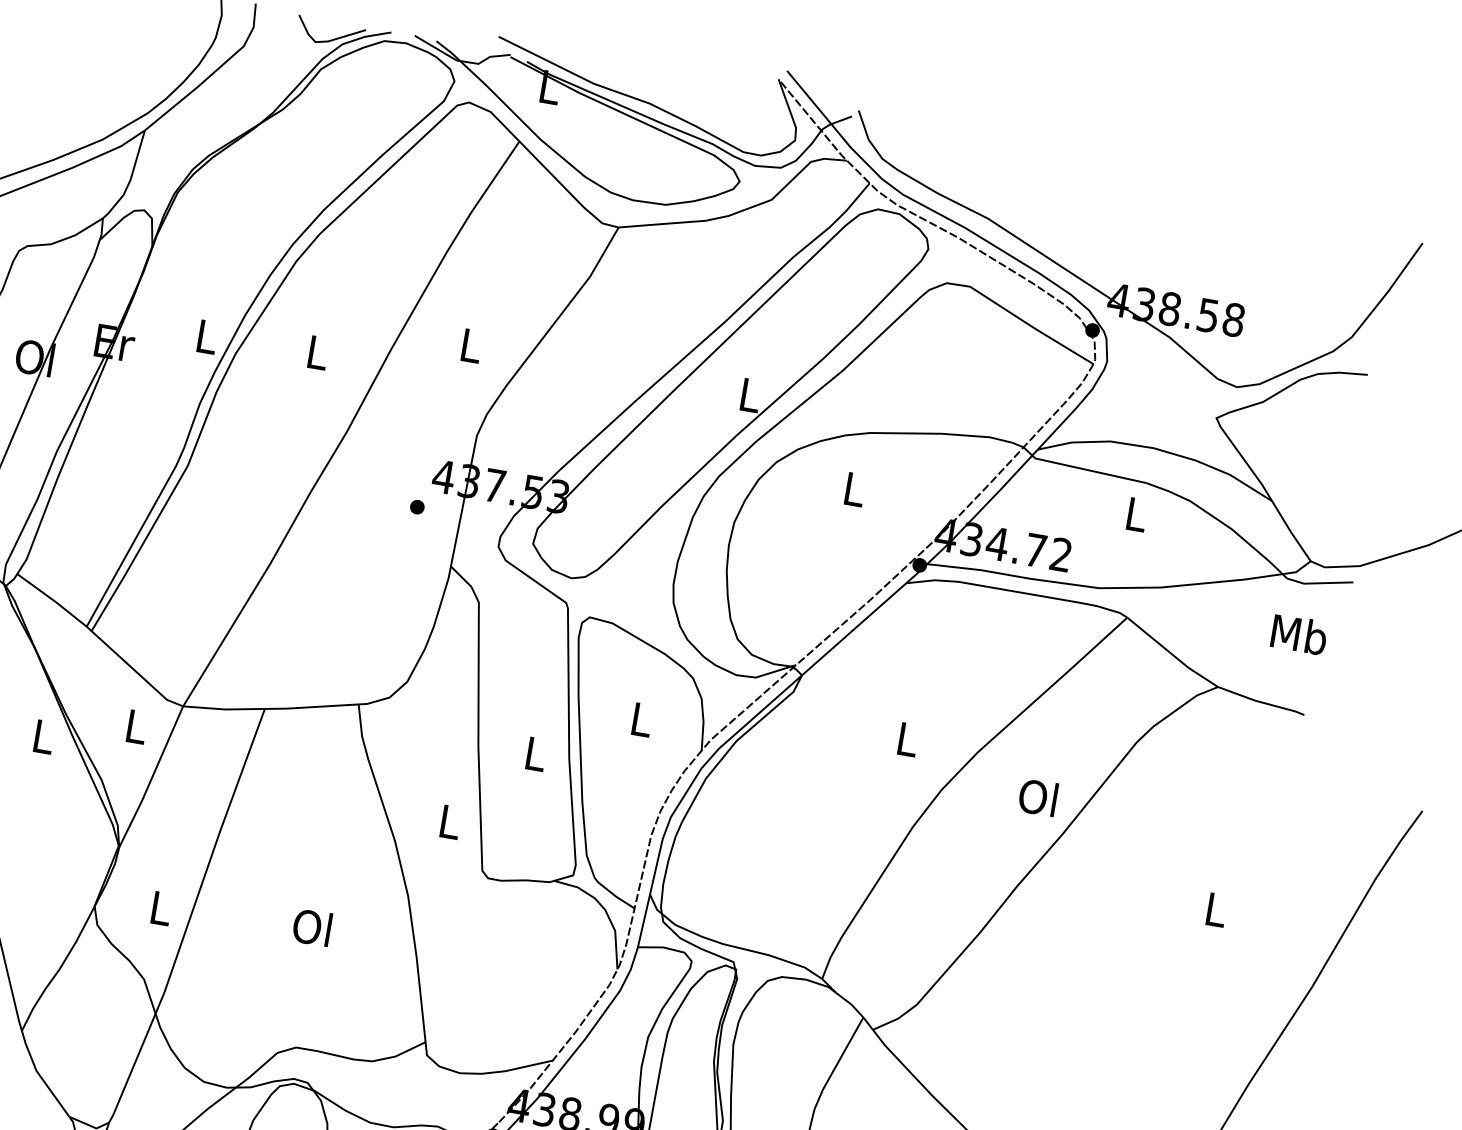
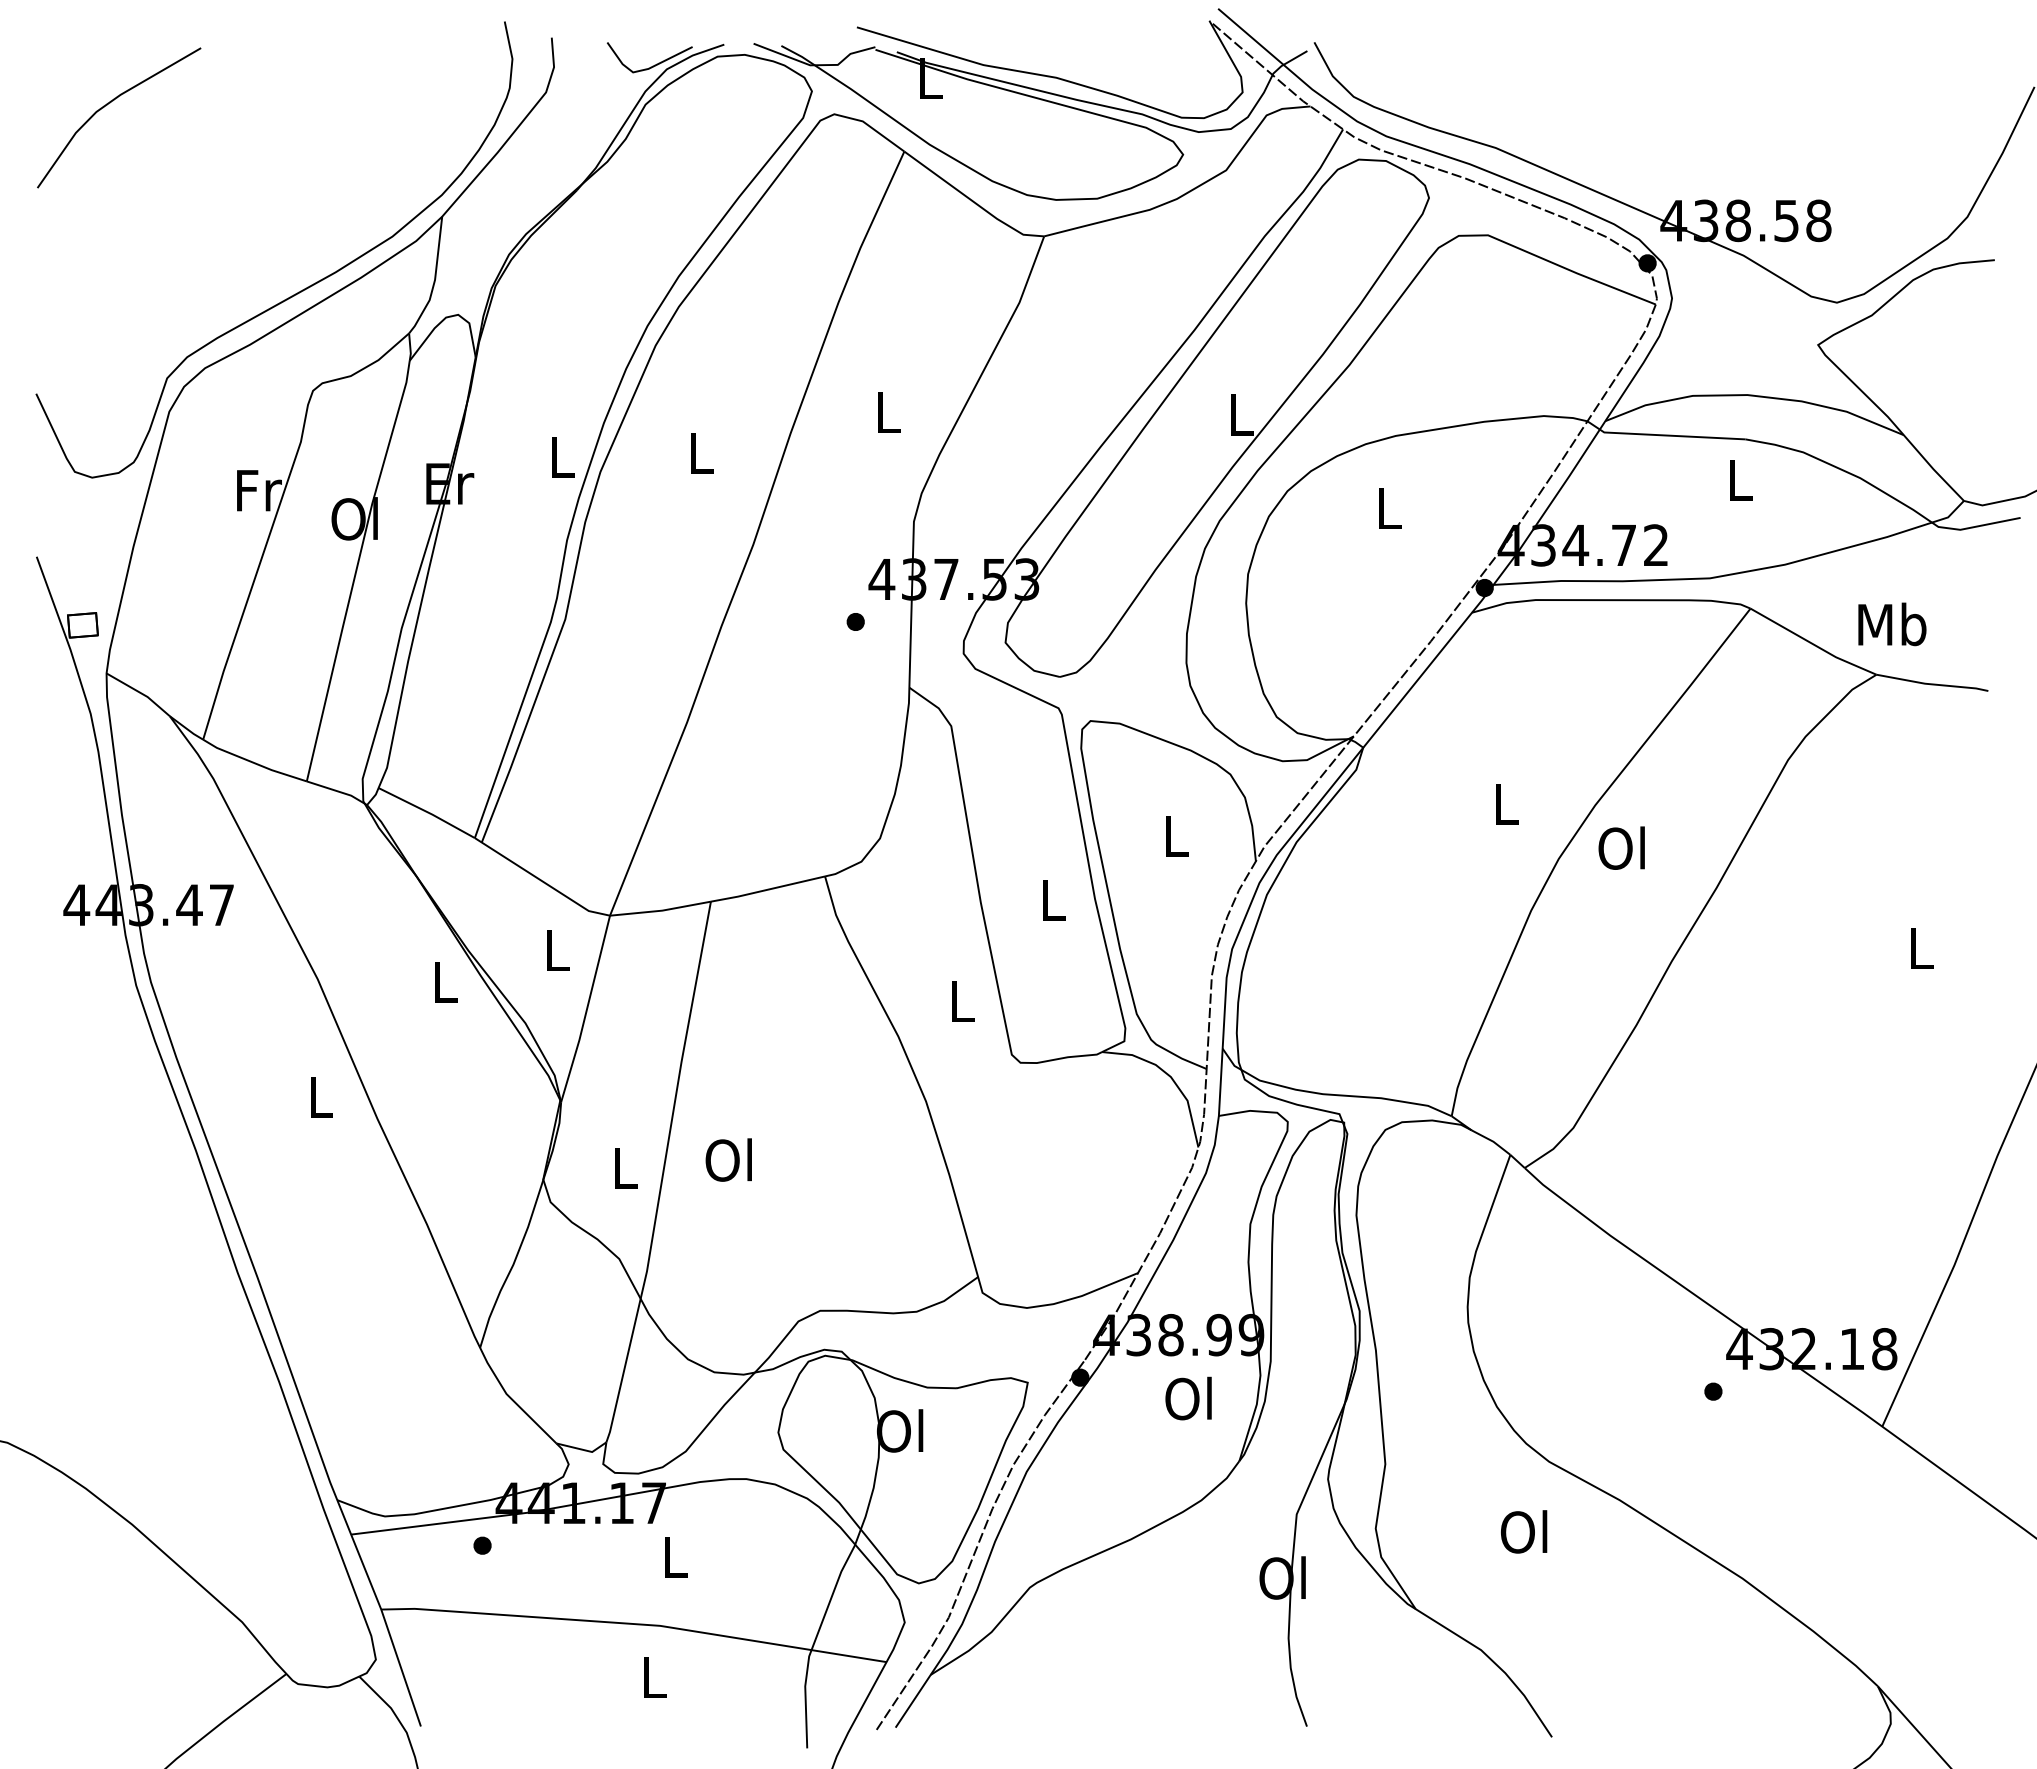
text: (1299, 634) -> (1892, 624), moved
text: (1038, 796) -> (1621, 847), moved
text: (312, 927) -> (728, 1159), moved

